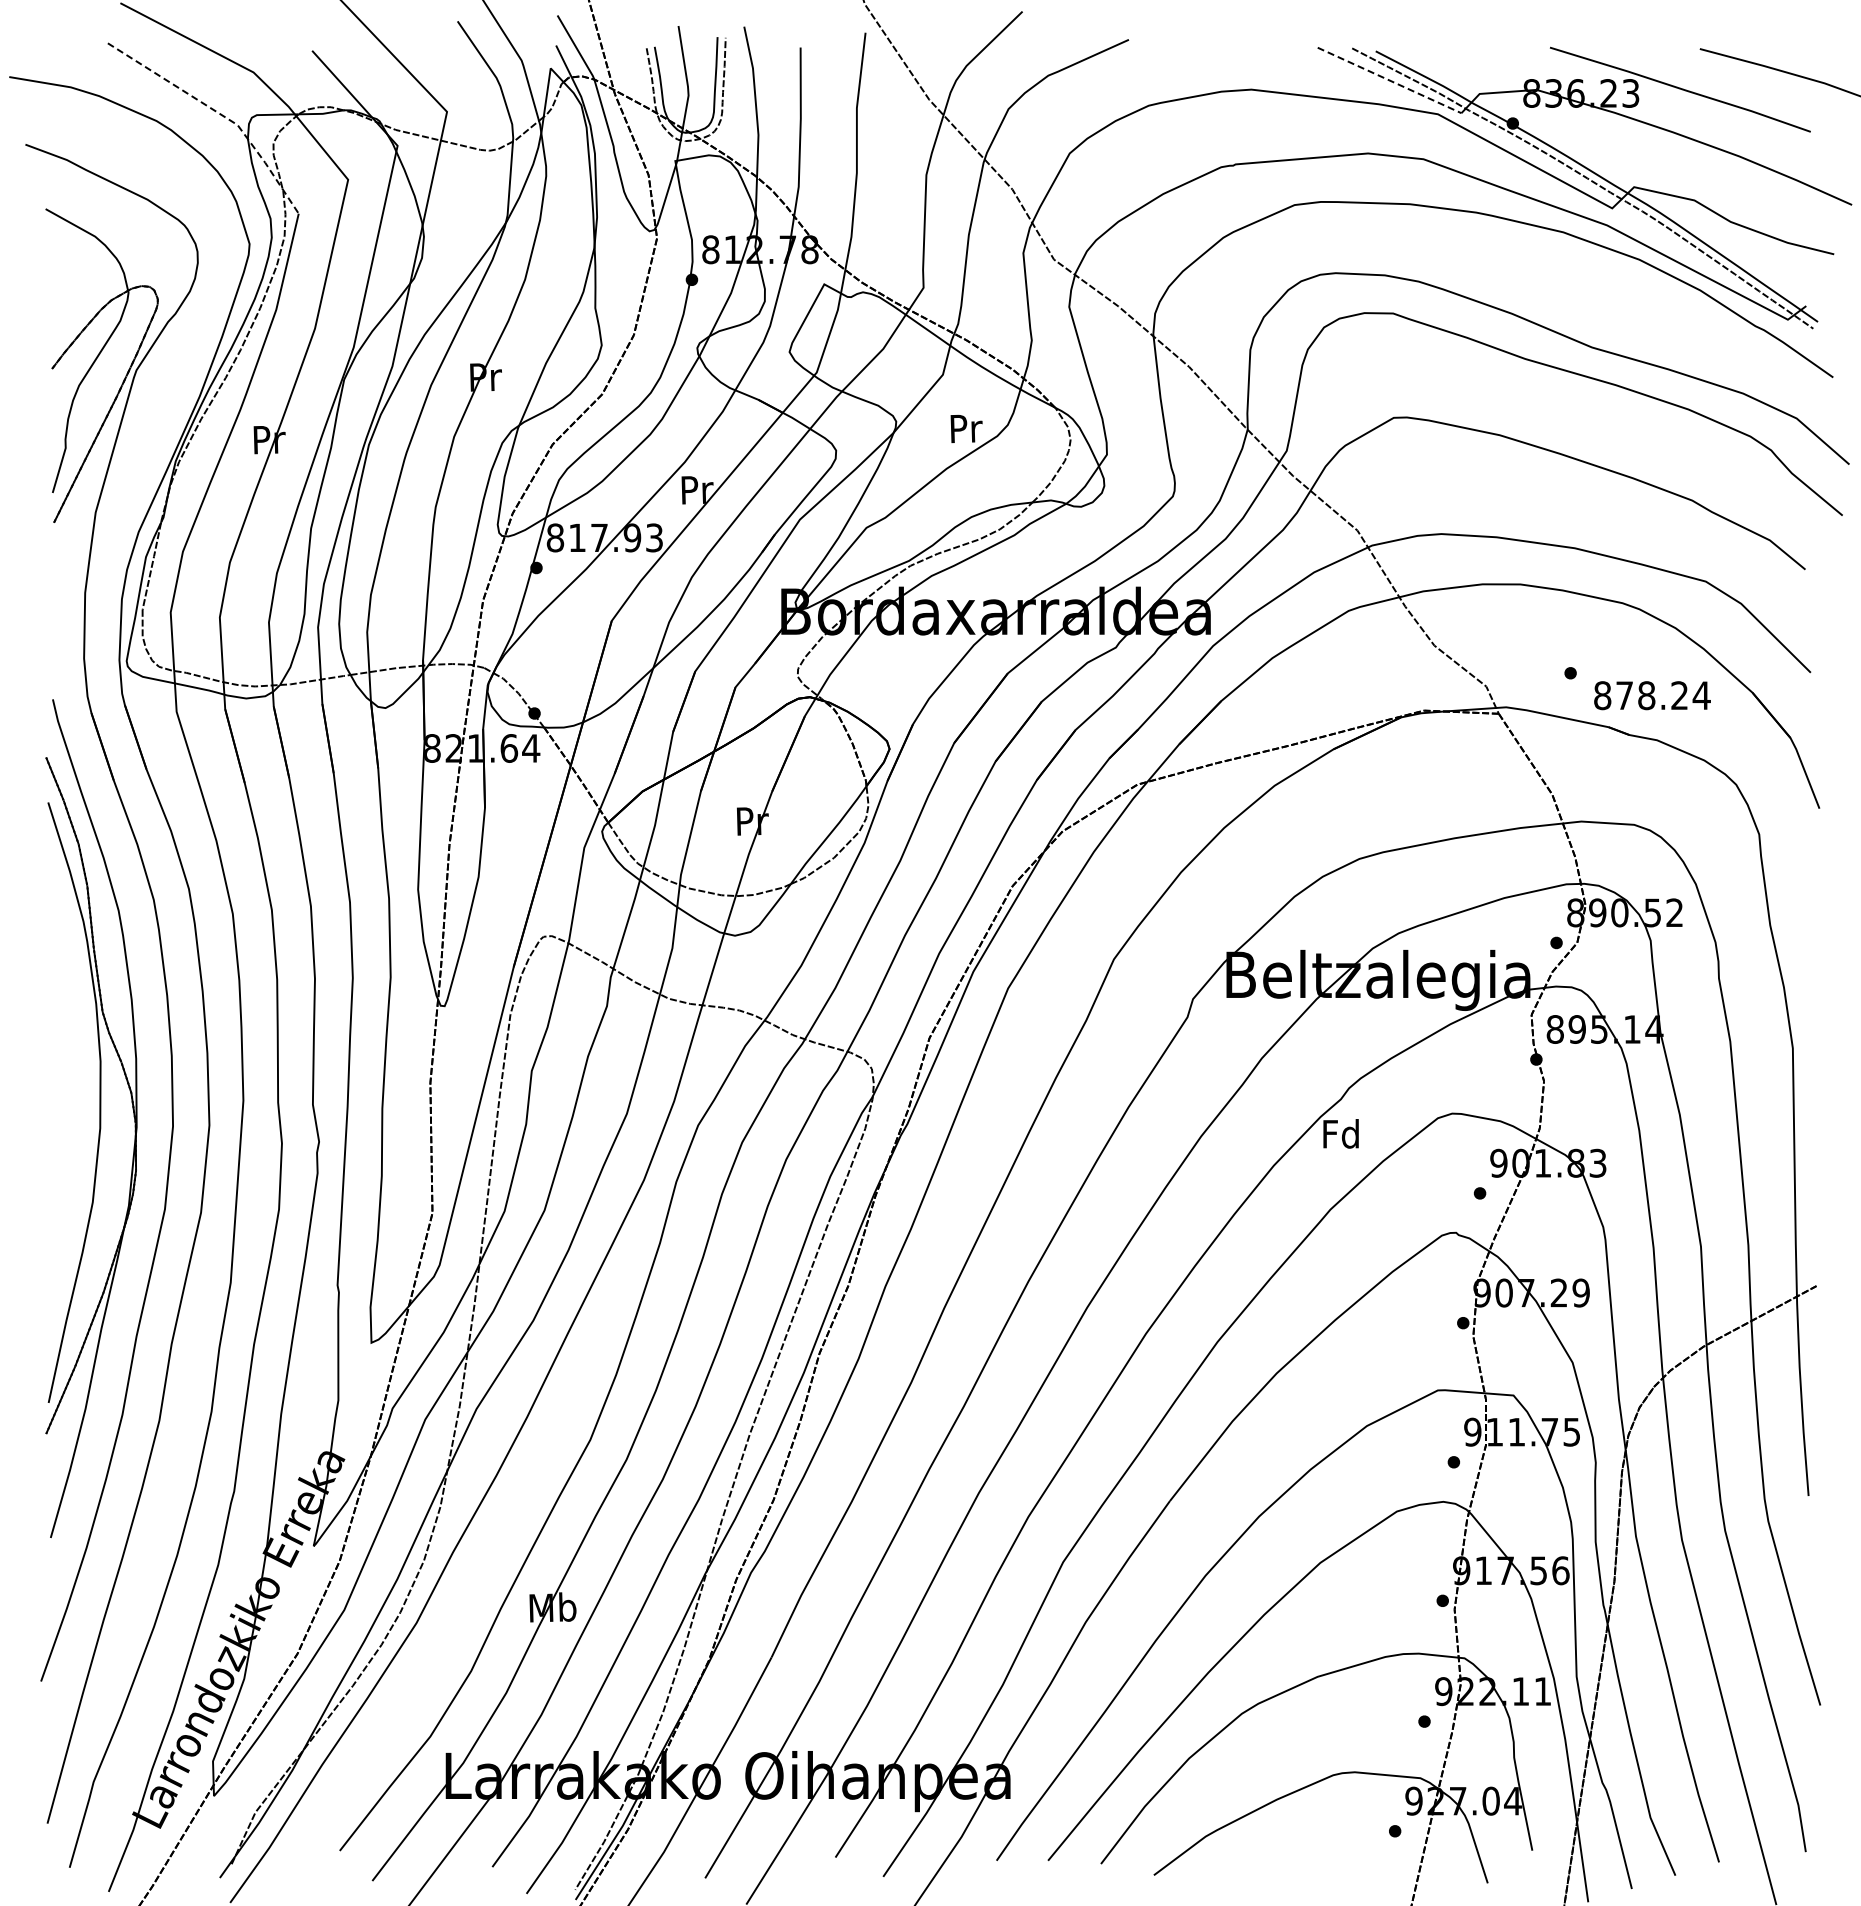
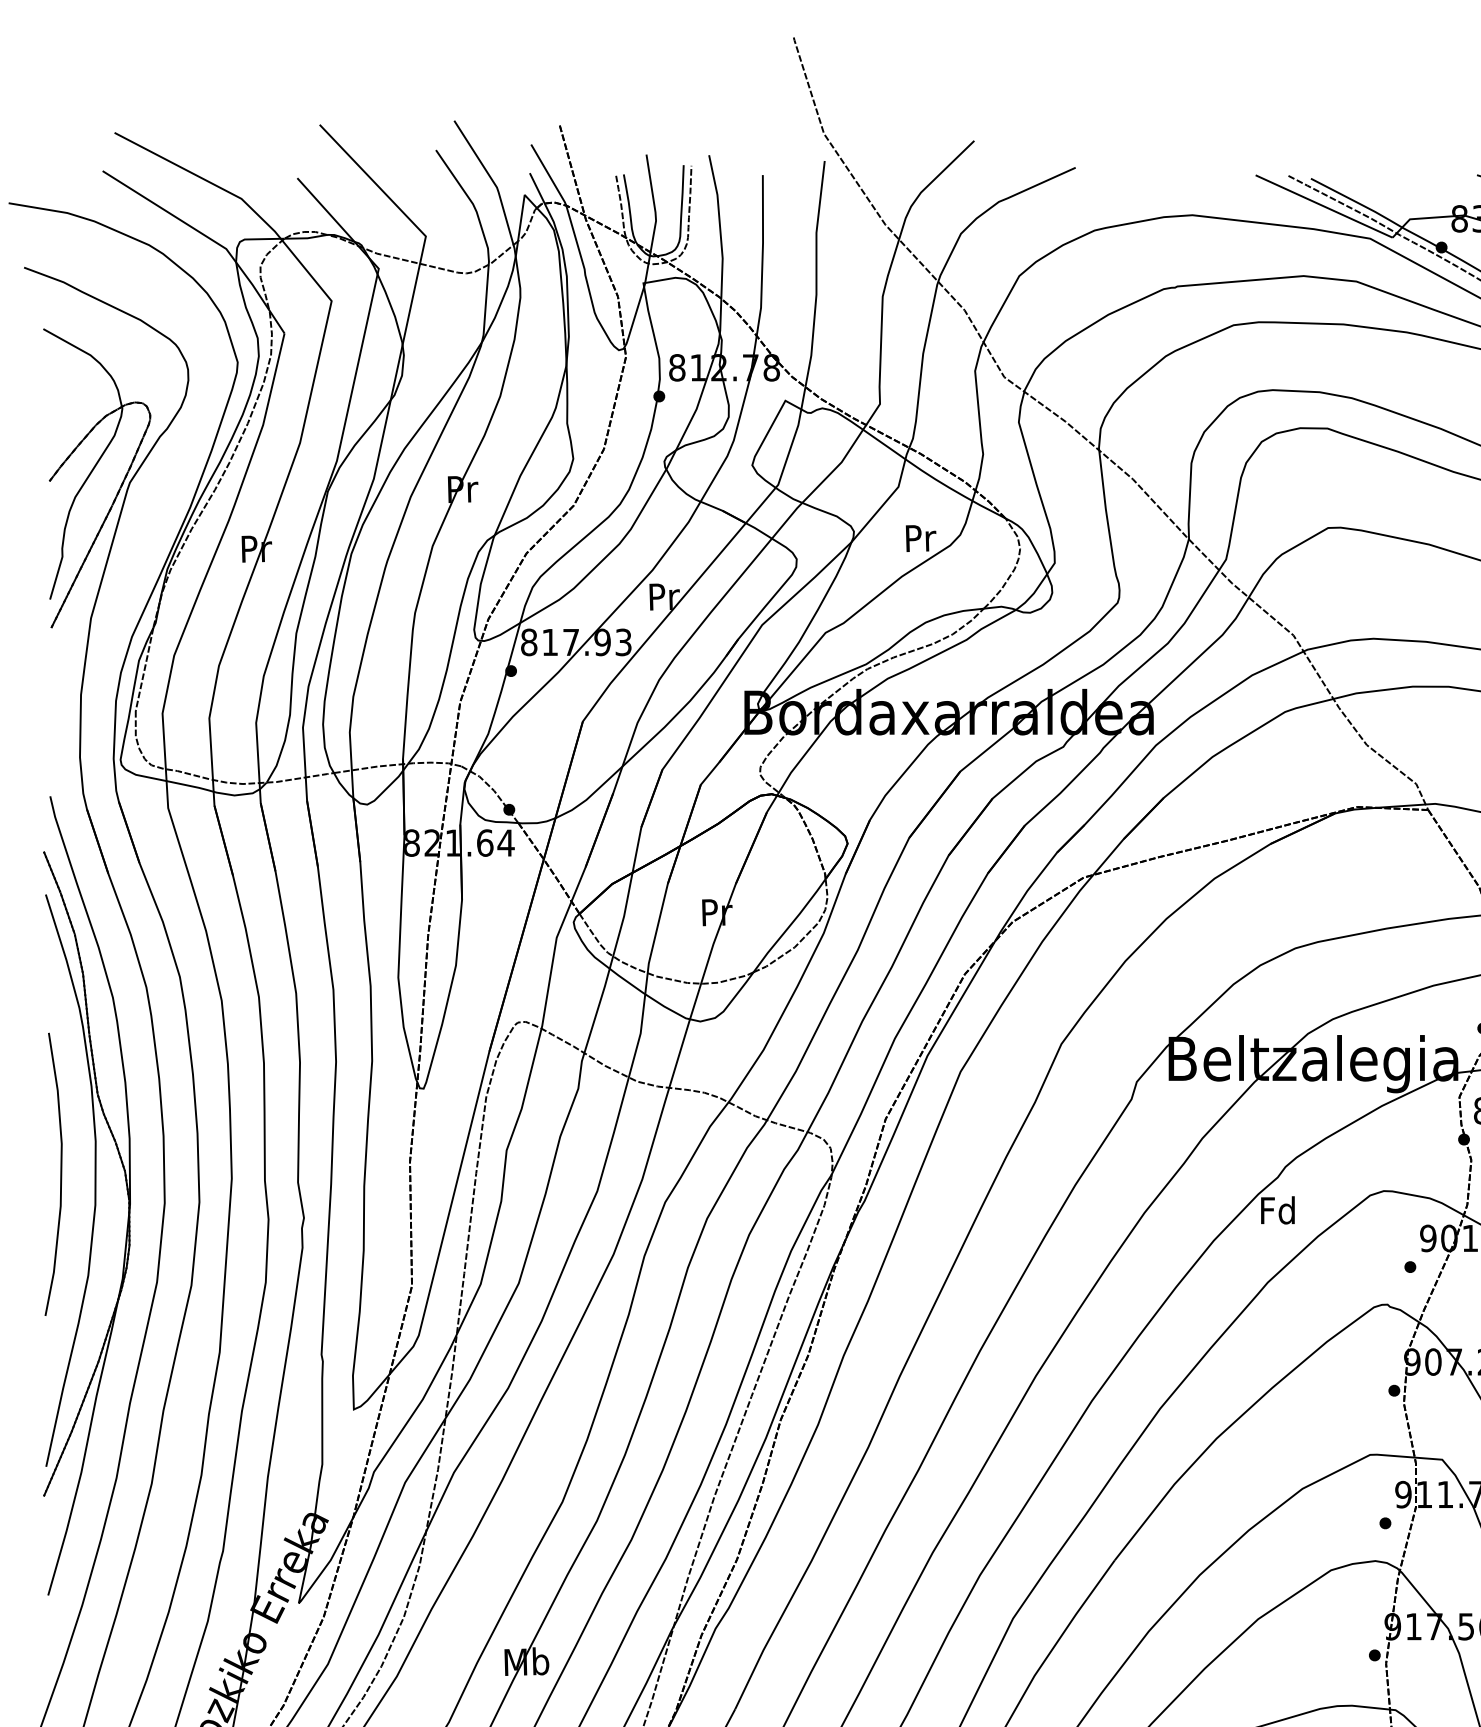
line: (1389, 80) -> (1324, 206), dashed -> solid
line: (219, 113) -> (209, 237), dashed -> solid
curve: (63, 1095) -> (60, 1173), added

